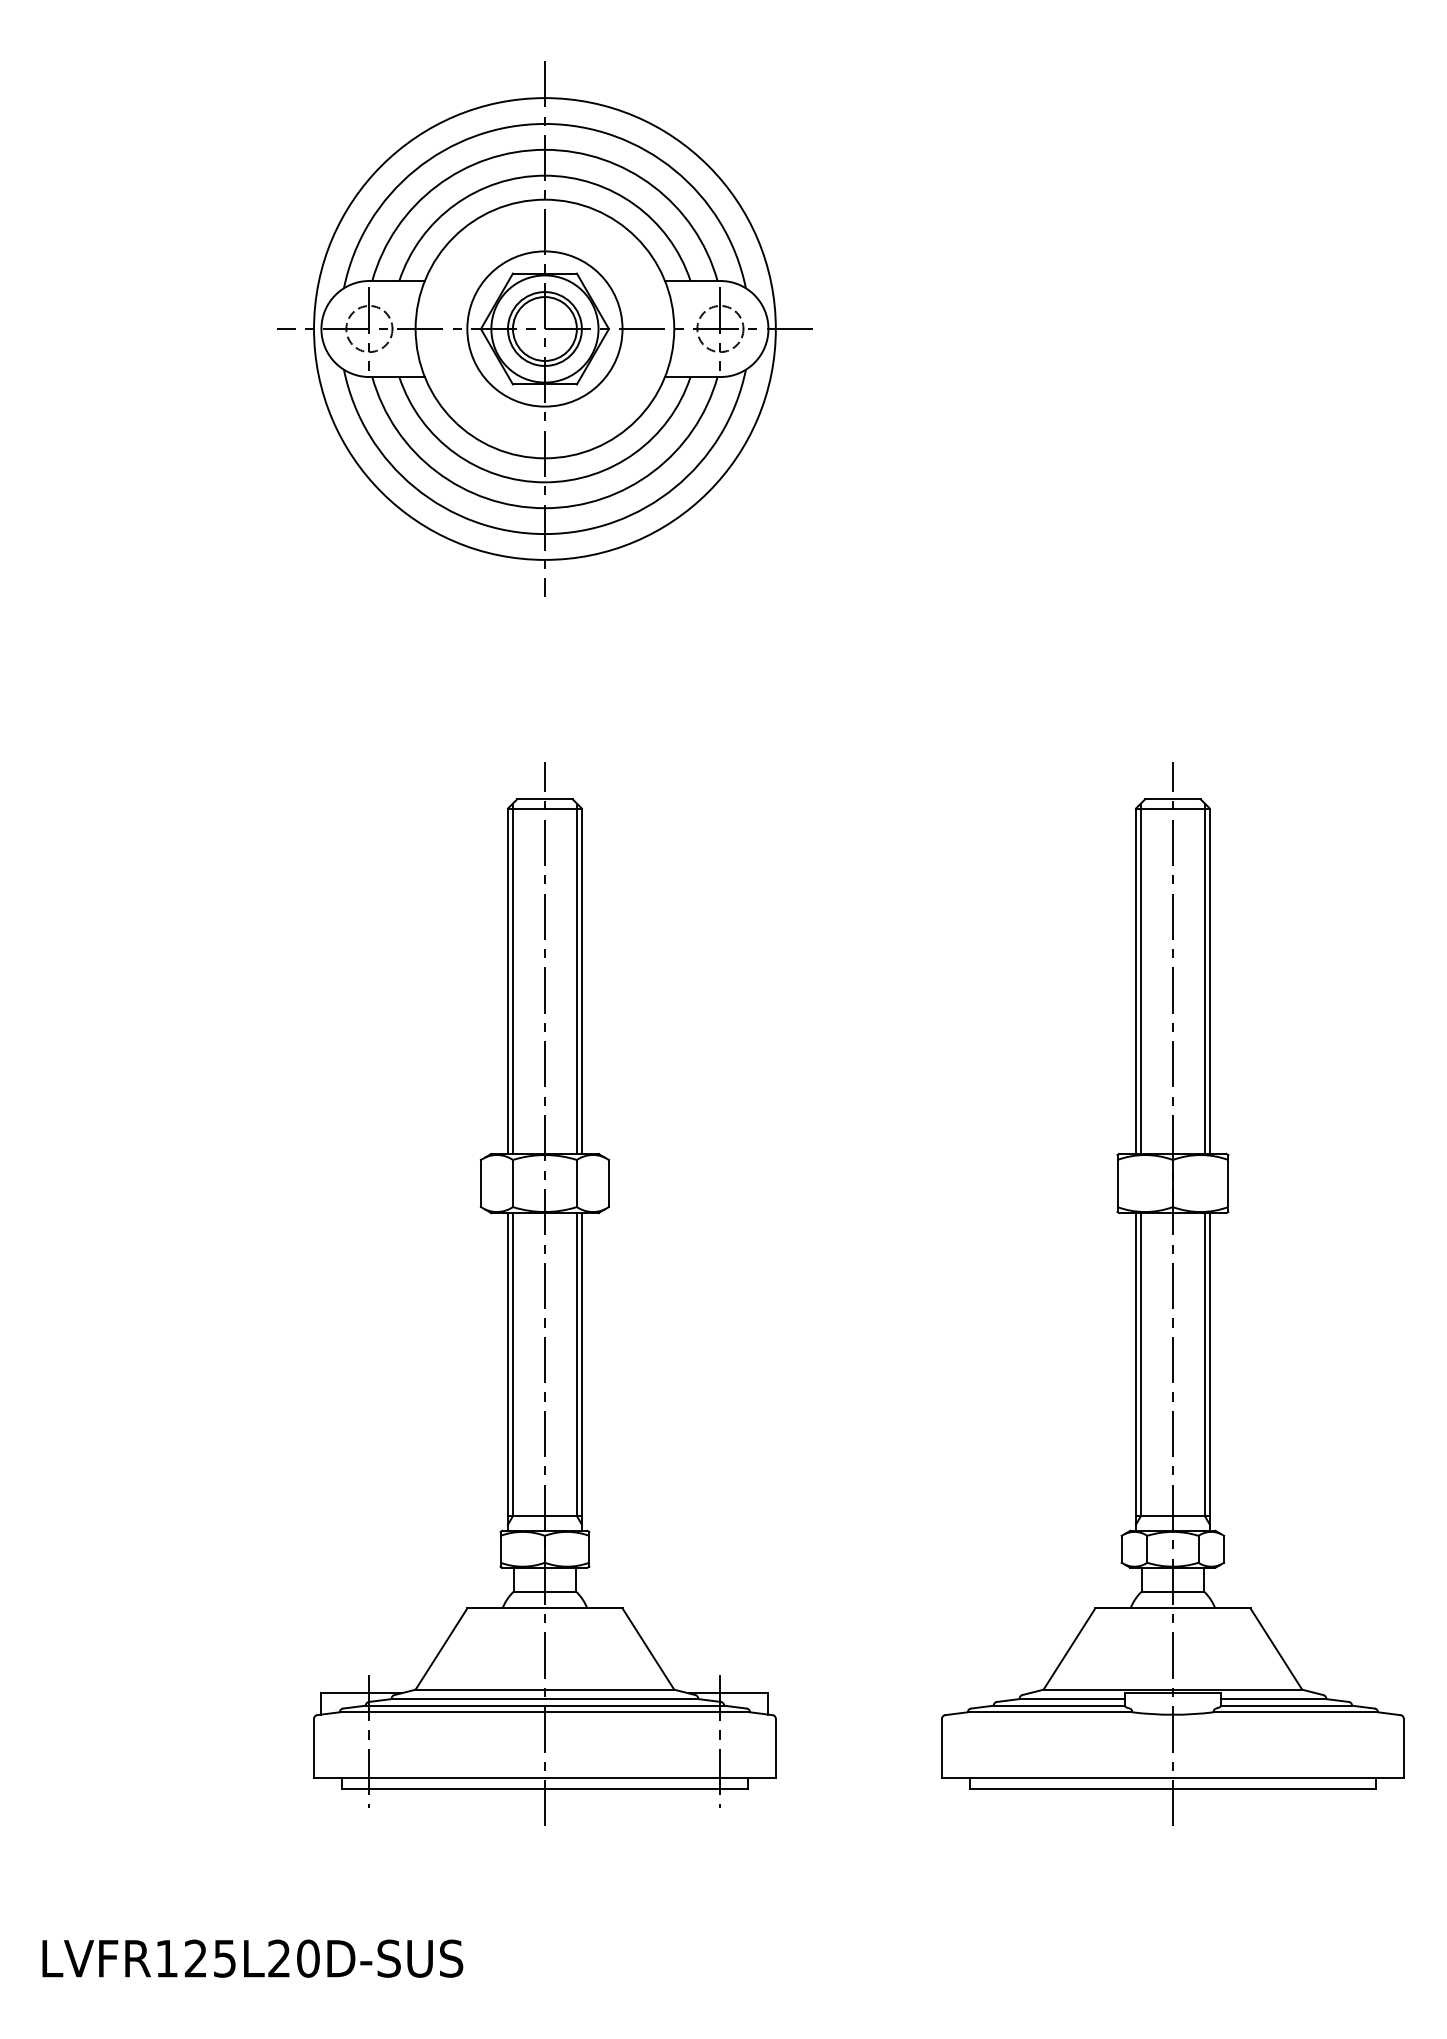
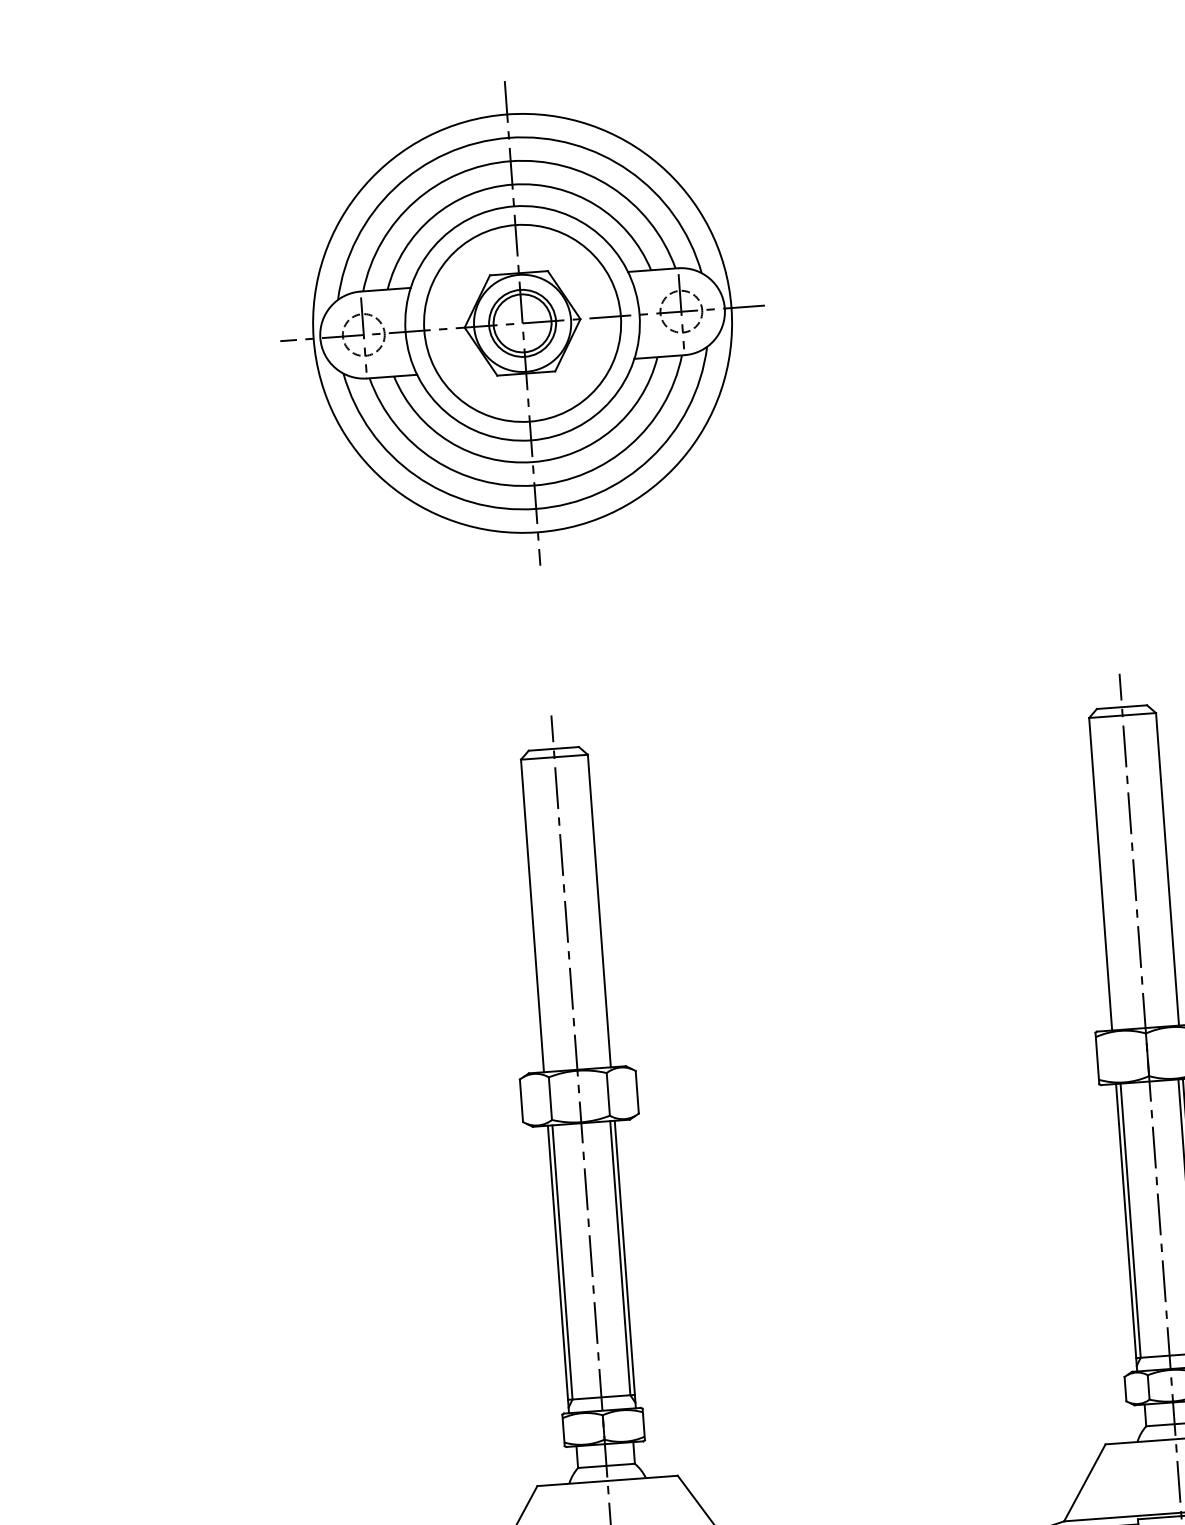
circle: (544, 328) -> (522, 322), size x1.4
line: (512, 978) -> (536, 913), removed
line: (576, 978) -> (594, 908), removed
line: (1140, 978) -> (1104, 871), removed
line: (1204, 978) -> (1162, 867), removed

